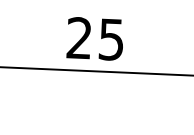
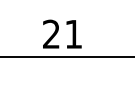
text: (111, 39) -> (73, 34), 25 -> 21

